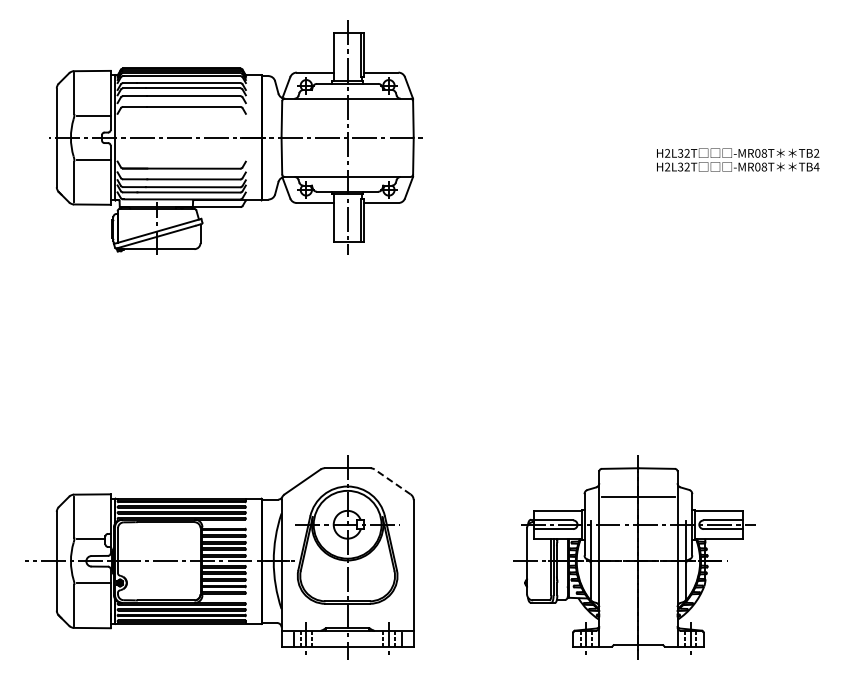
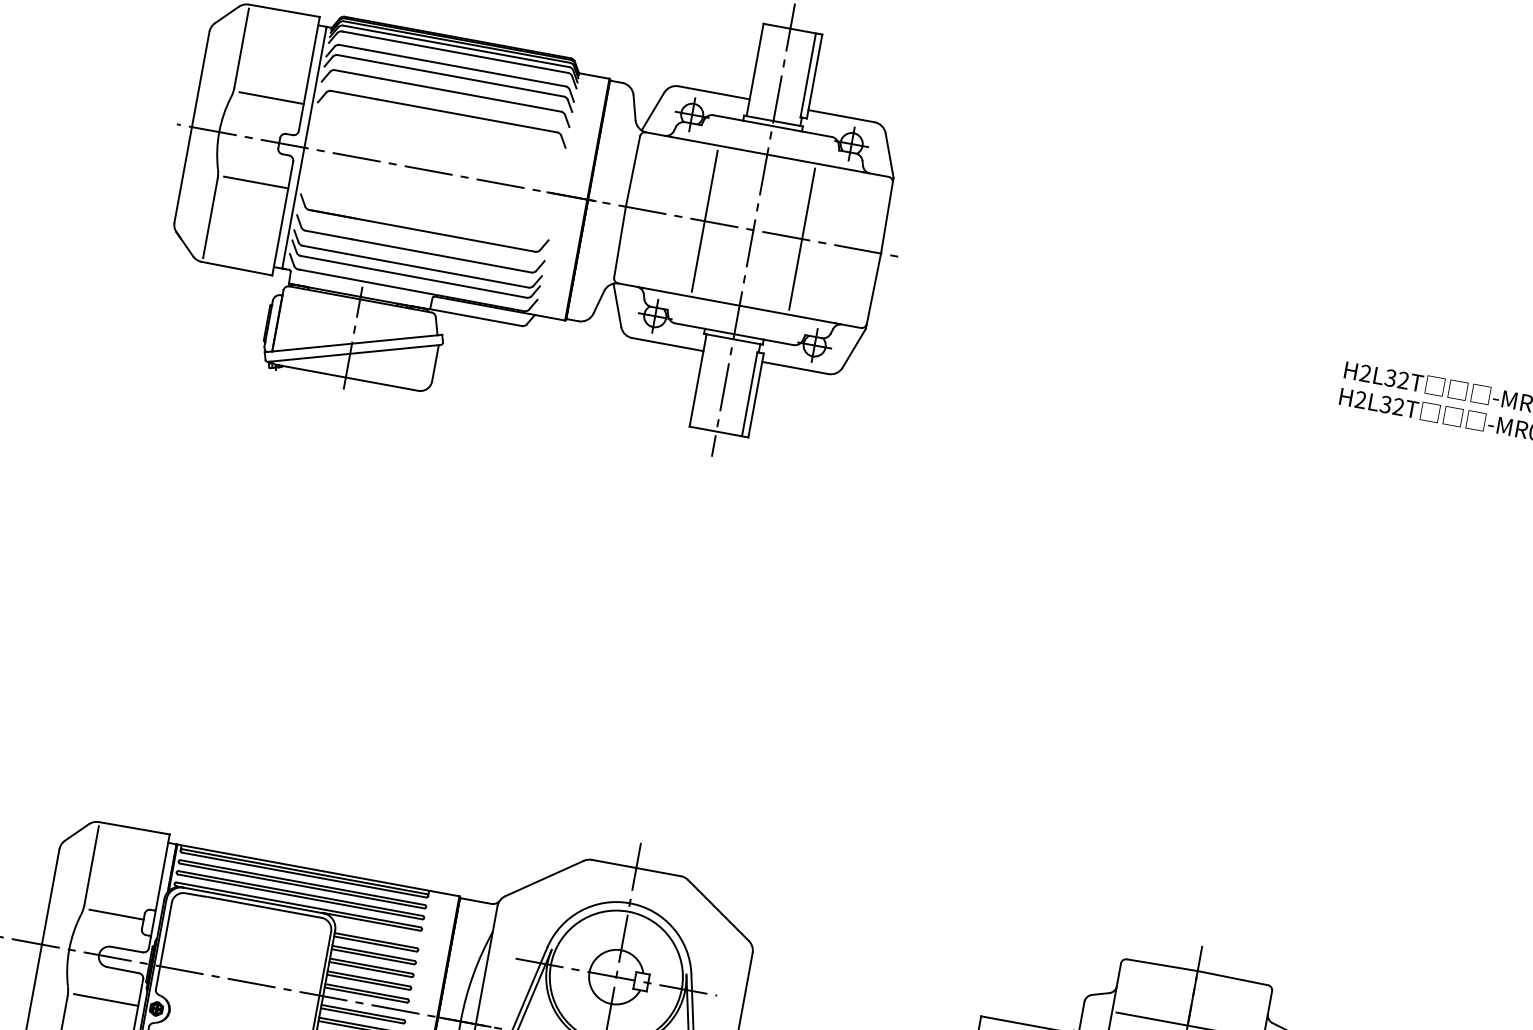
line: (322, 137) -> (705, 220), added
line: (372, 137) -> (801, 238), added
line: (392, 481) -> (718, 909), dashed -> solid

